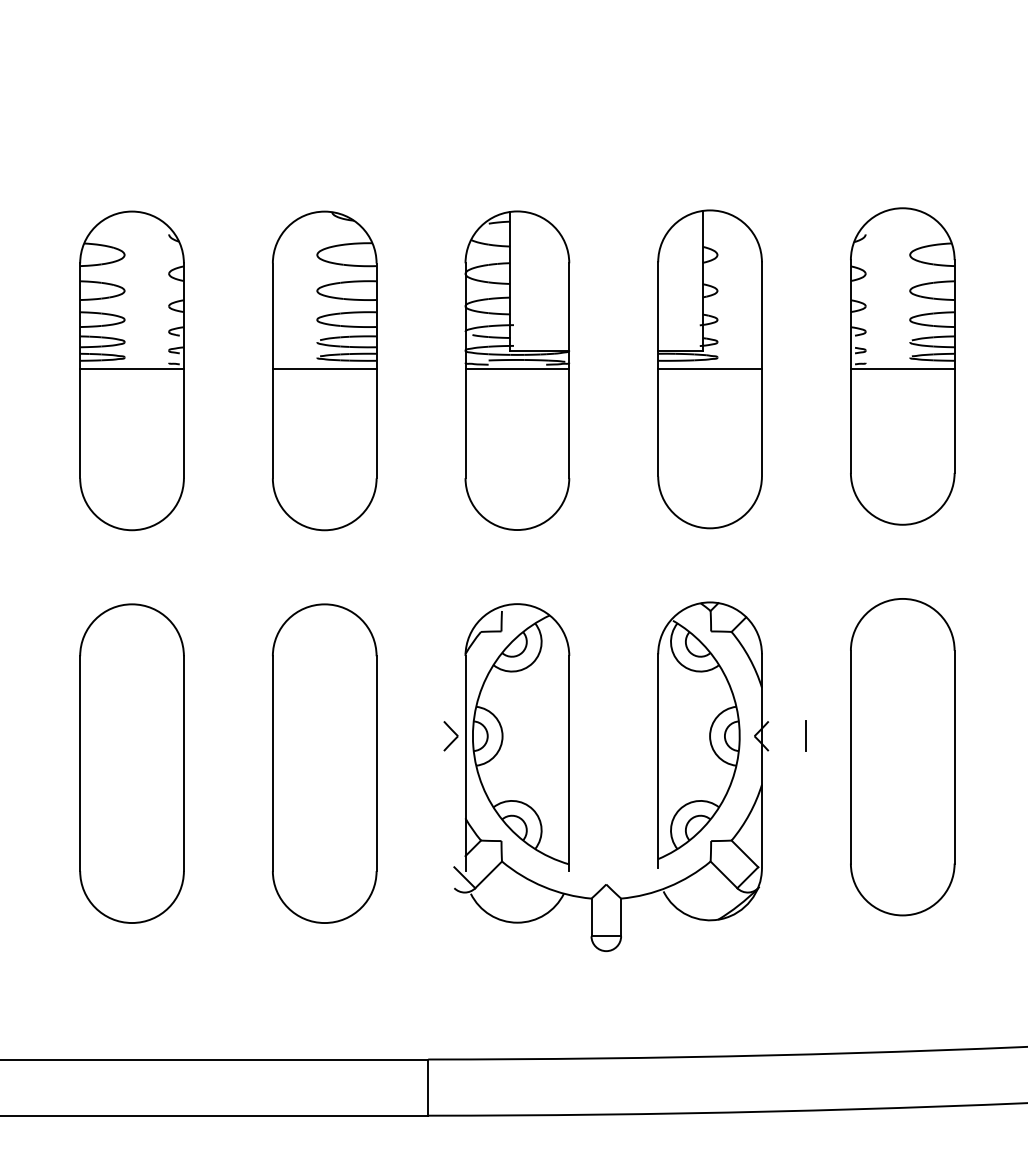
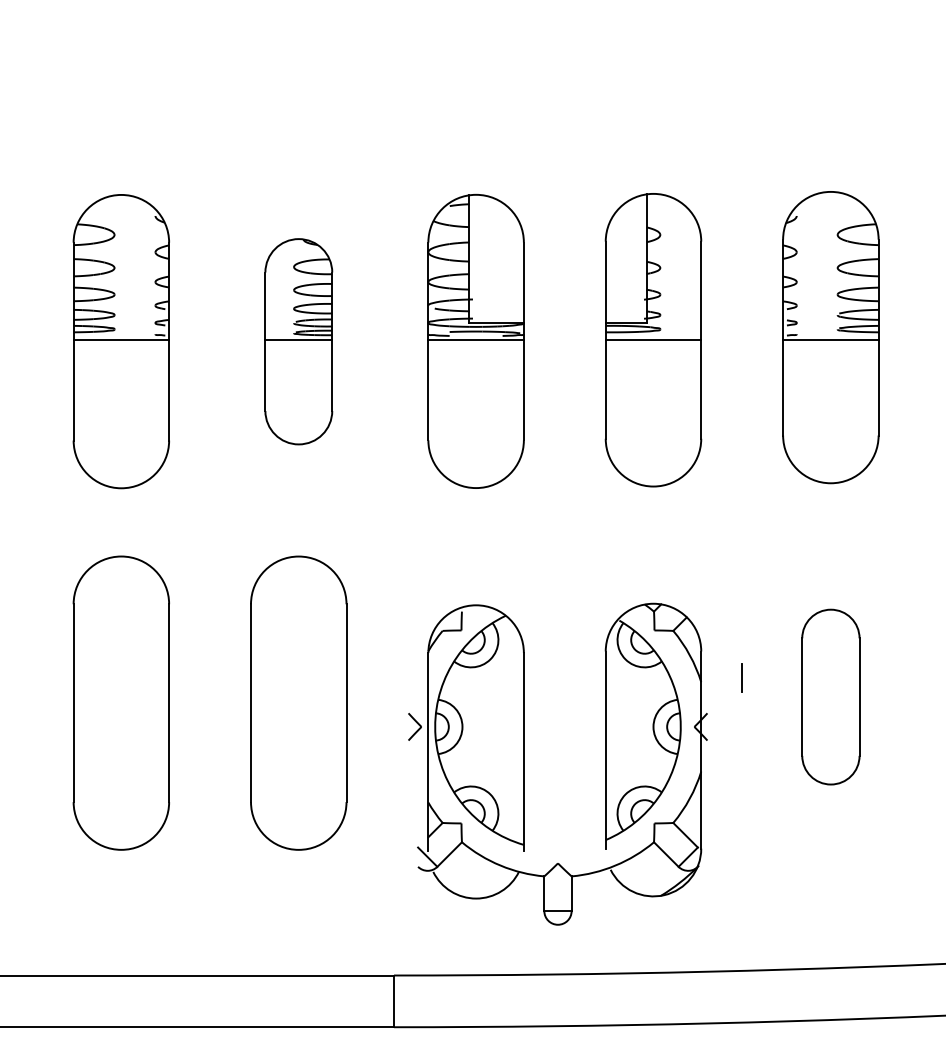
part: (324, 370) -> (298, 341), size x0.7
part: (902, 756) -> (830, 696), size x0.6
part: (569, 775) -> (524, 763), moved

